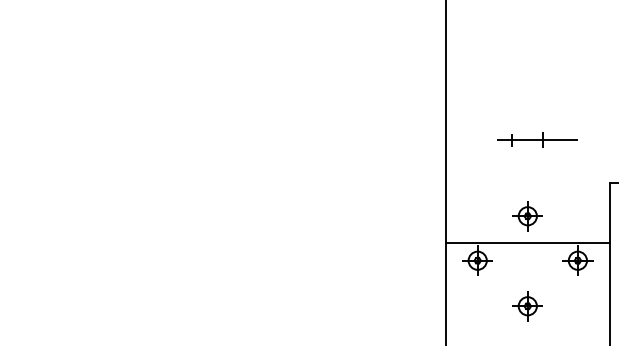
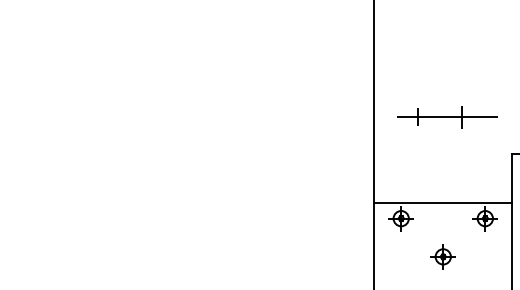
part: (532, 139) -> (447, 116), size x1.67
part: (527, 216) -> (443, 181), removed

